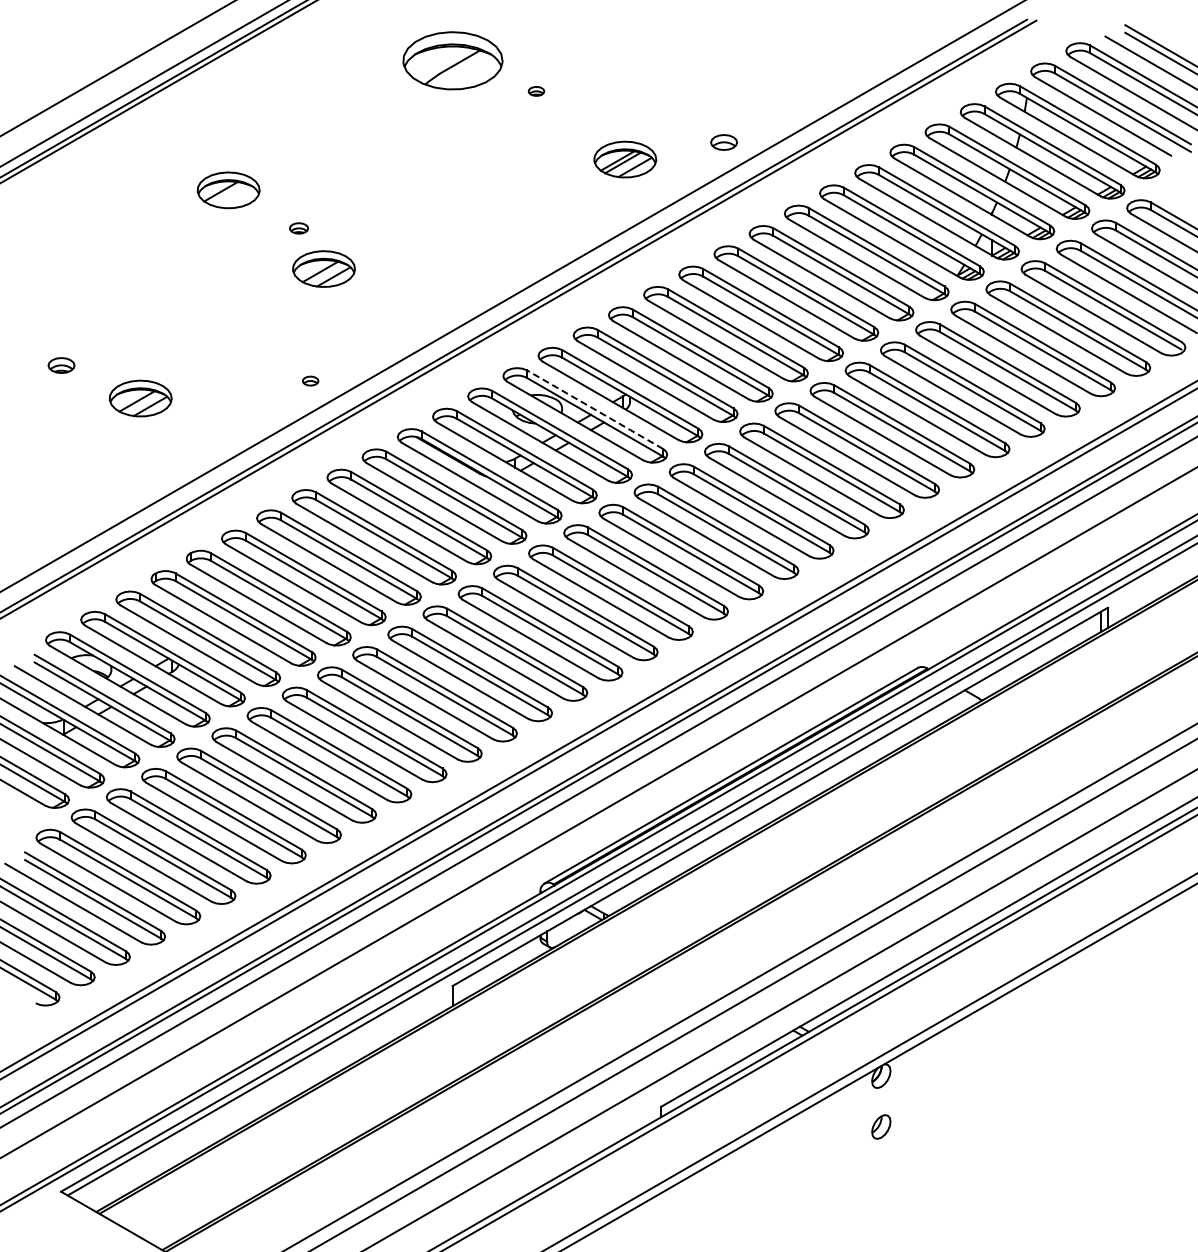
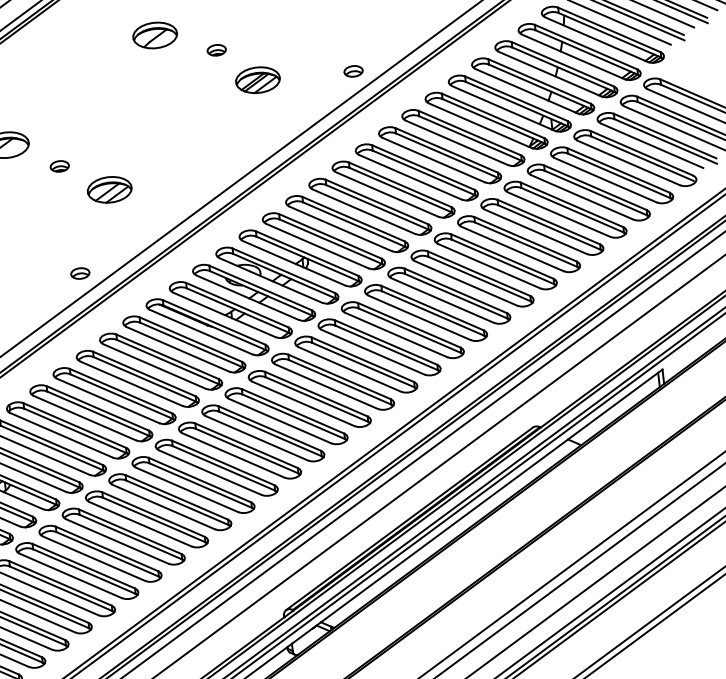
part: (452, 60) -> (154, 35), size x0.62
part: (536, 91) -> (216, 50), size x1.67
part: (625, 159) -> (258, 80), moved
part: (298, 228) -> (59, 166), size x1.43
part: (323, 268) -> (109, 189), moved
part: (310, 380) -> (80, 273), size x1.67
line: (594, 409) -> (283, 270), dashed -> solid

